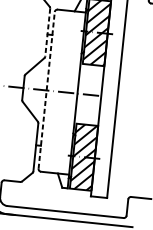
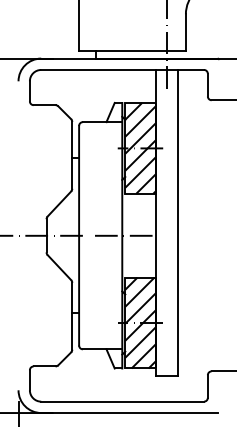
line: (47, 32) -> (72, 155), dashed -> solid
line: (46, 90) -> (79, 235), dashed -> solid

